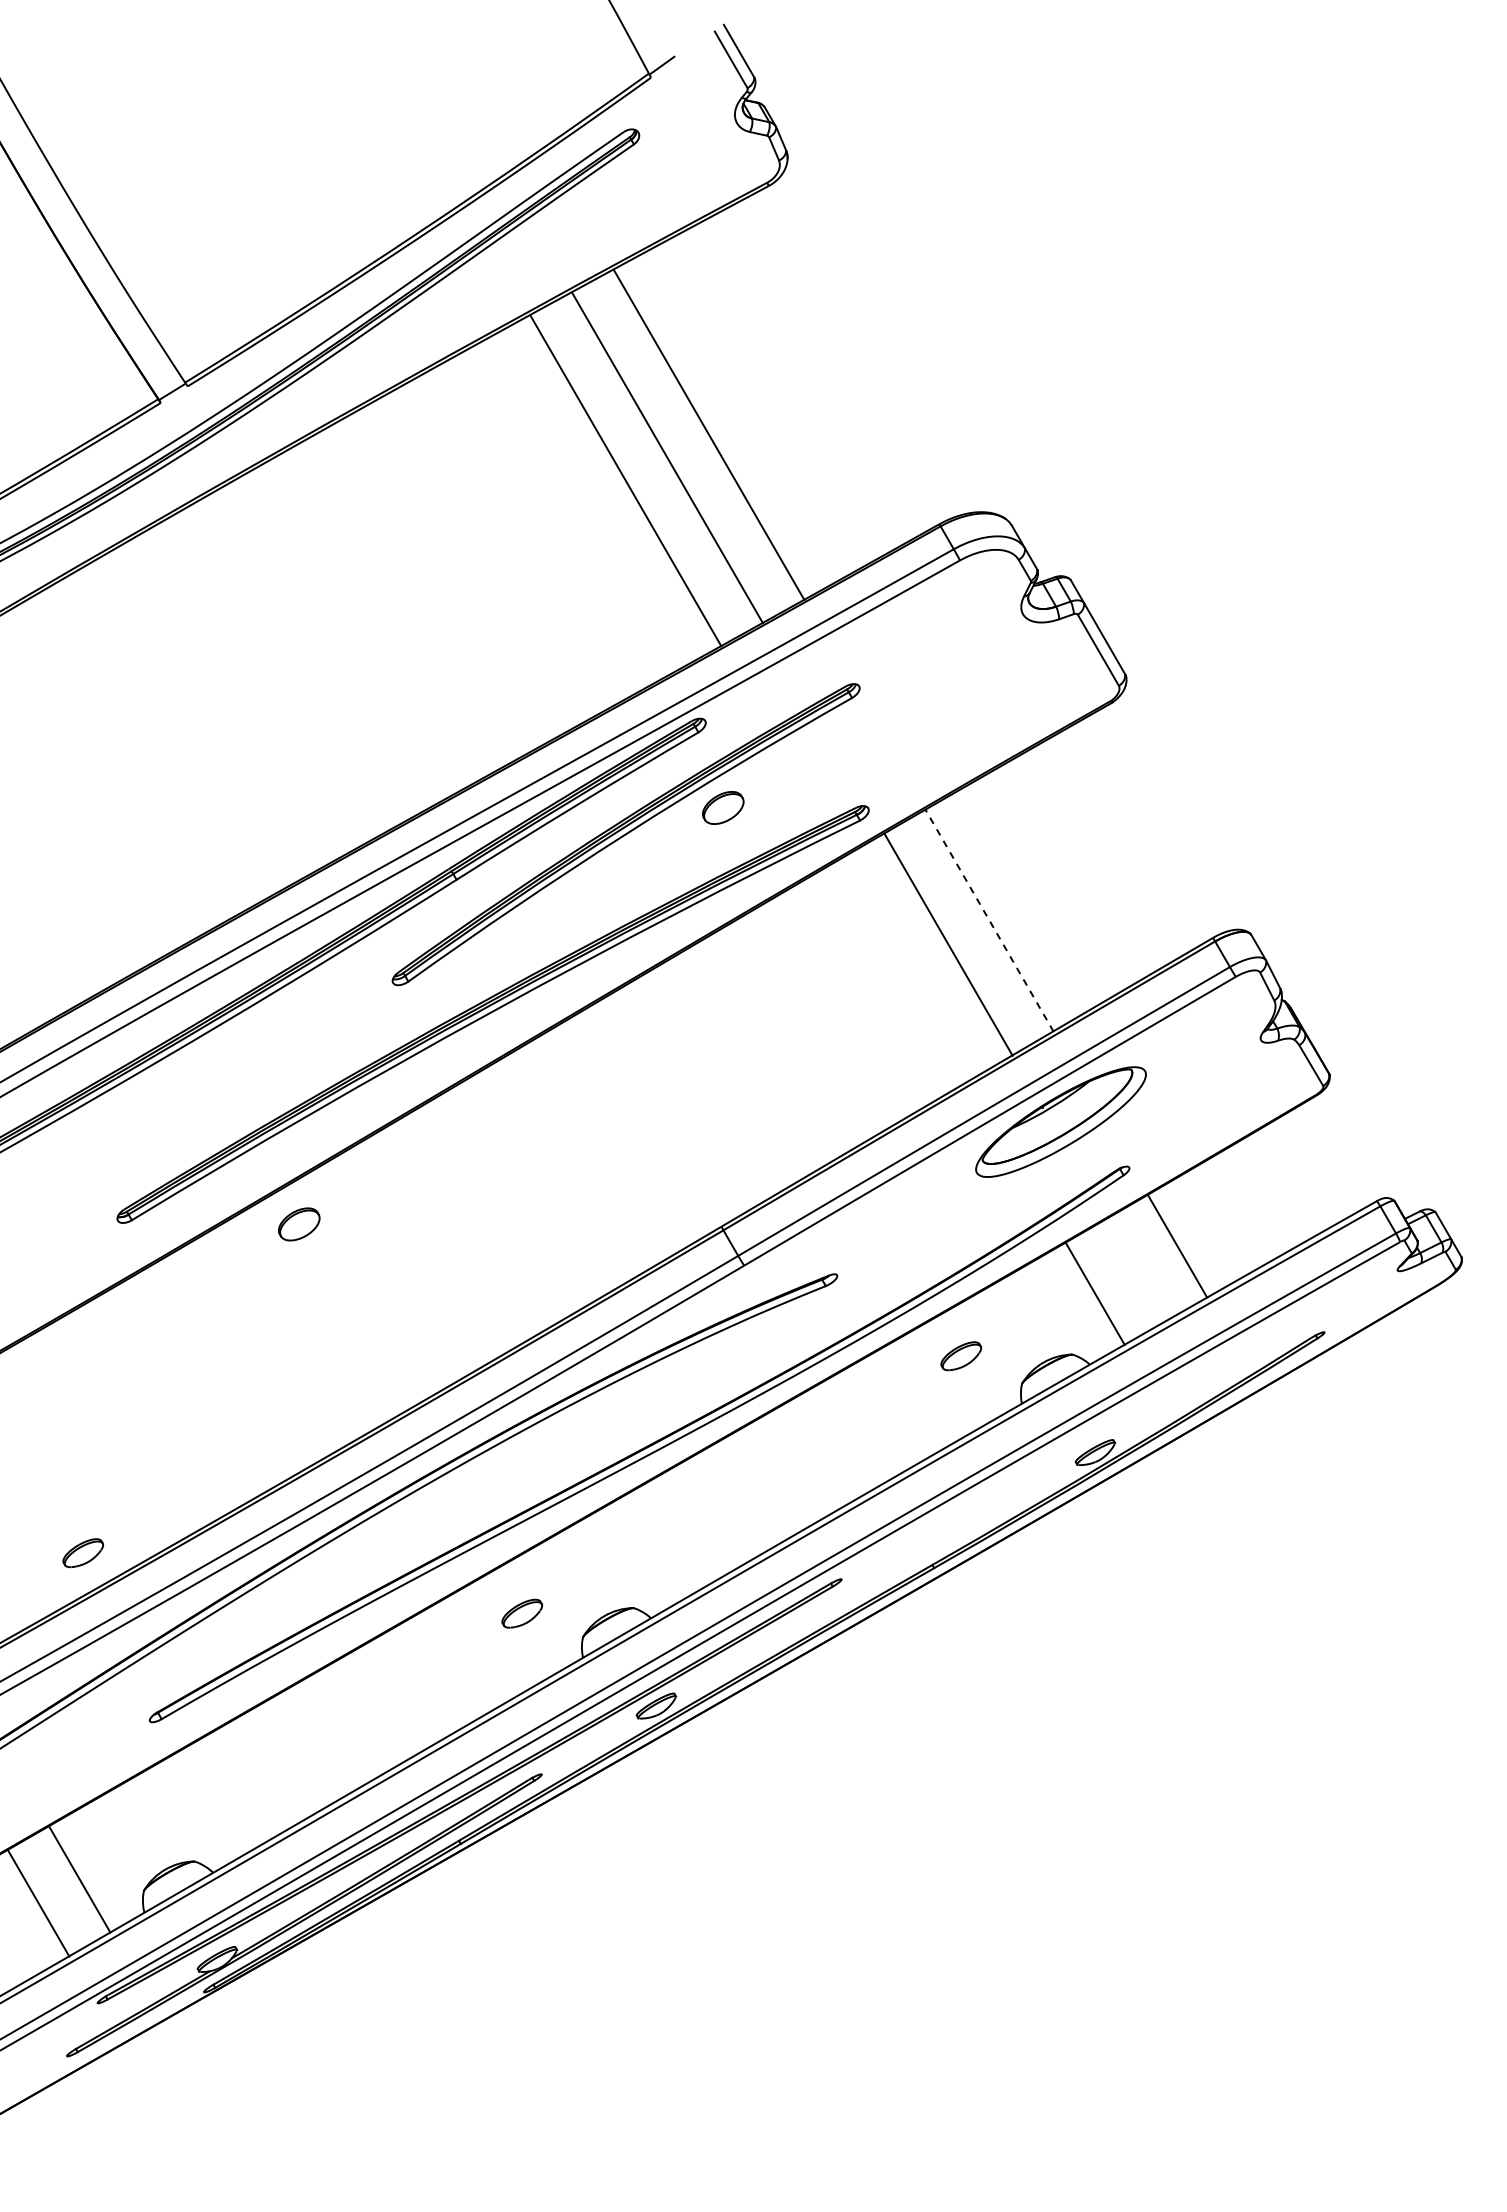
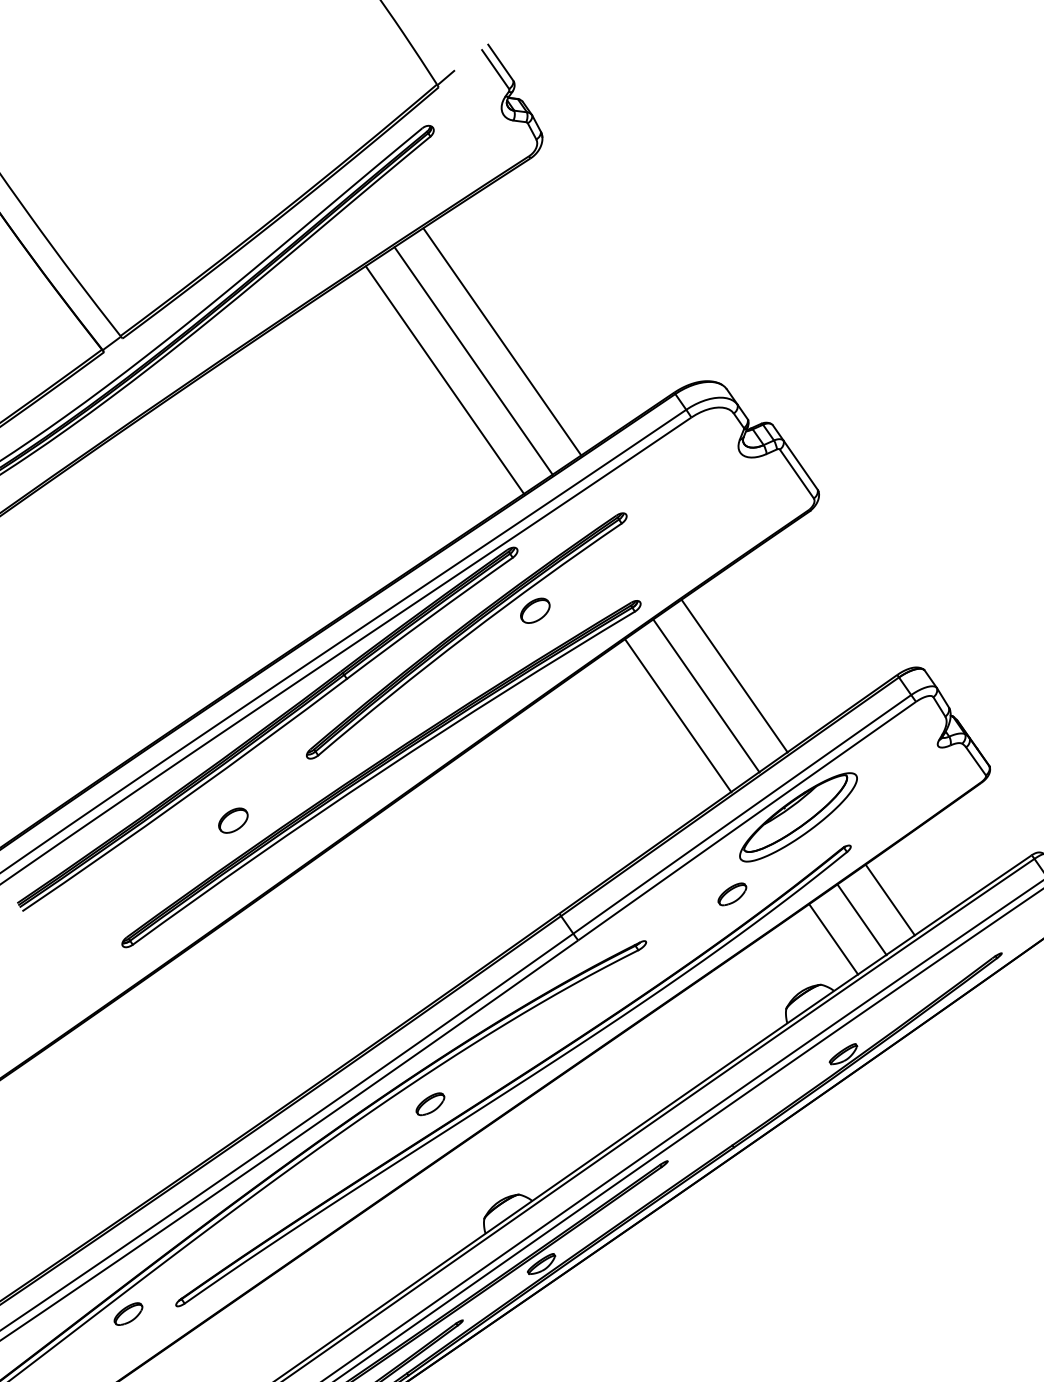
line: (989, 920) -> (734, 676), dashed -> solid
line: (907, 968) -> (678, 715), added
part: (299, 1224) -> (233, 820), moved
line: (1136, 1269) -> (862, 919), added
part: (961, 1356) -> (732, 894), moved
part: (83, 1553) -> (128, 1314), moved
part: (521, 1613) -> (429, 1104), moved

